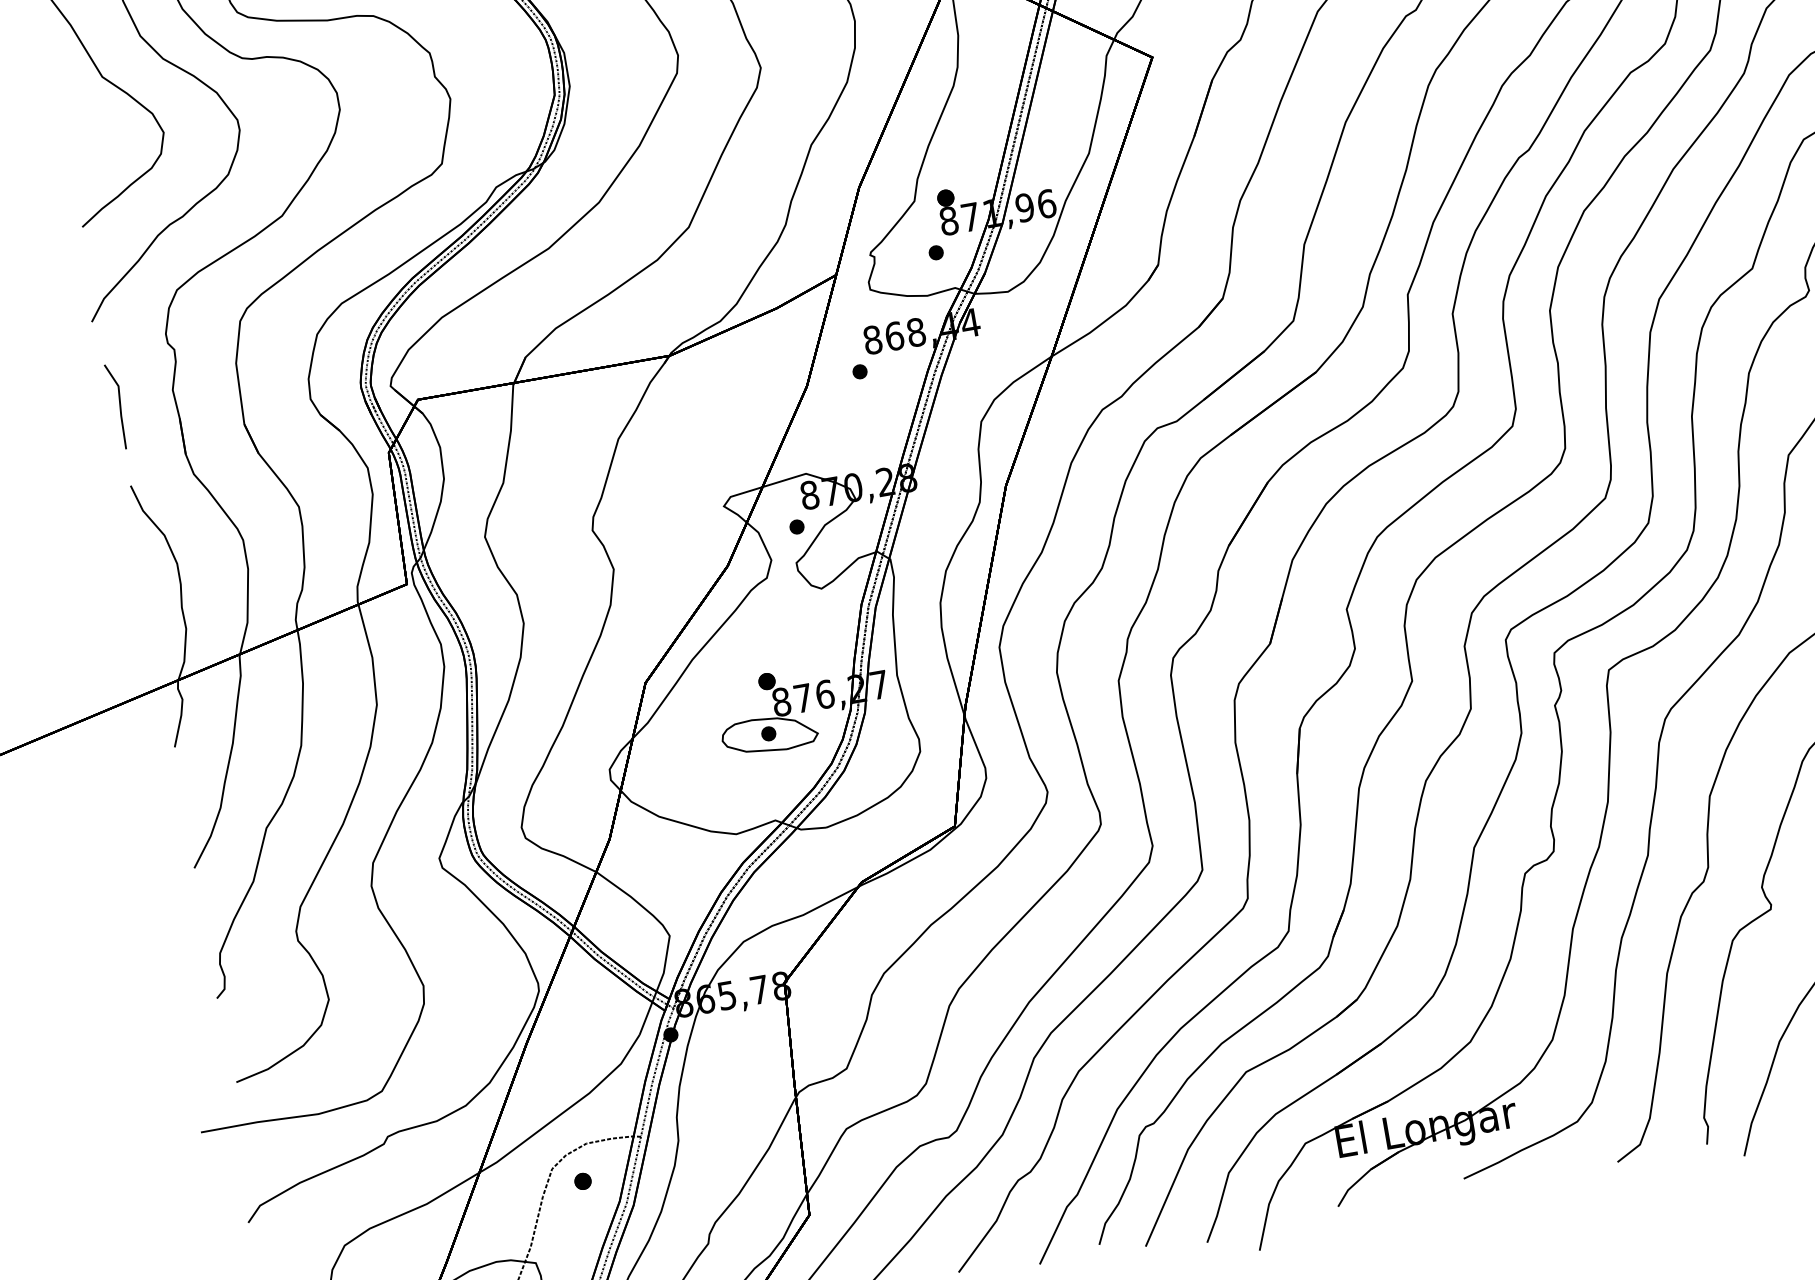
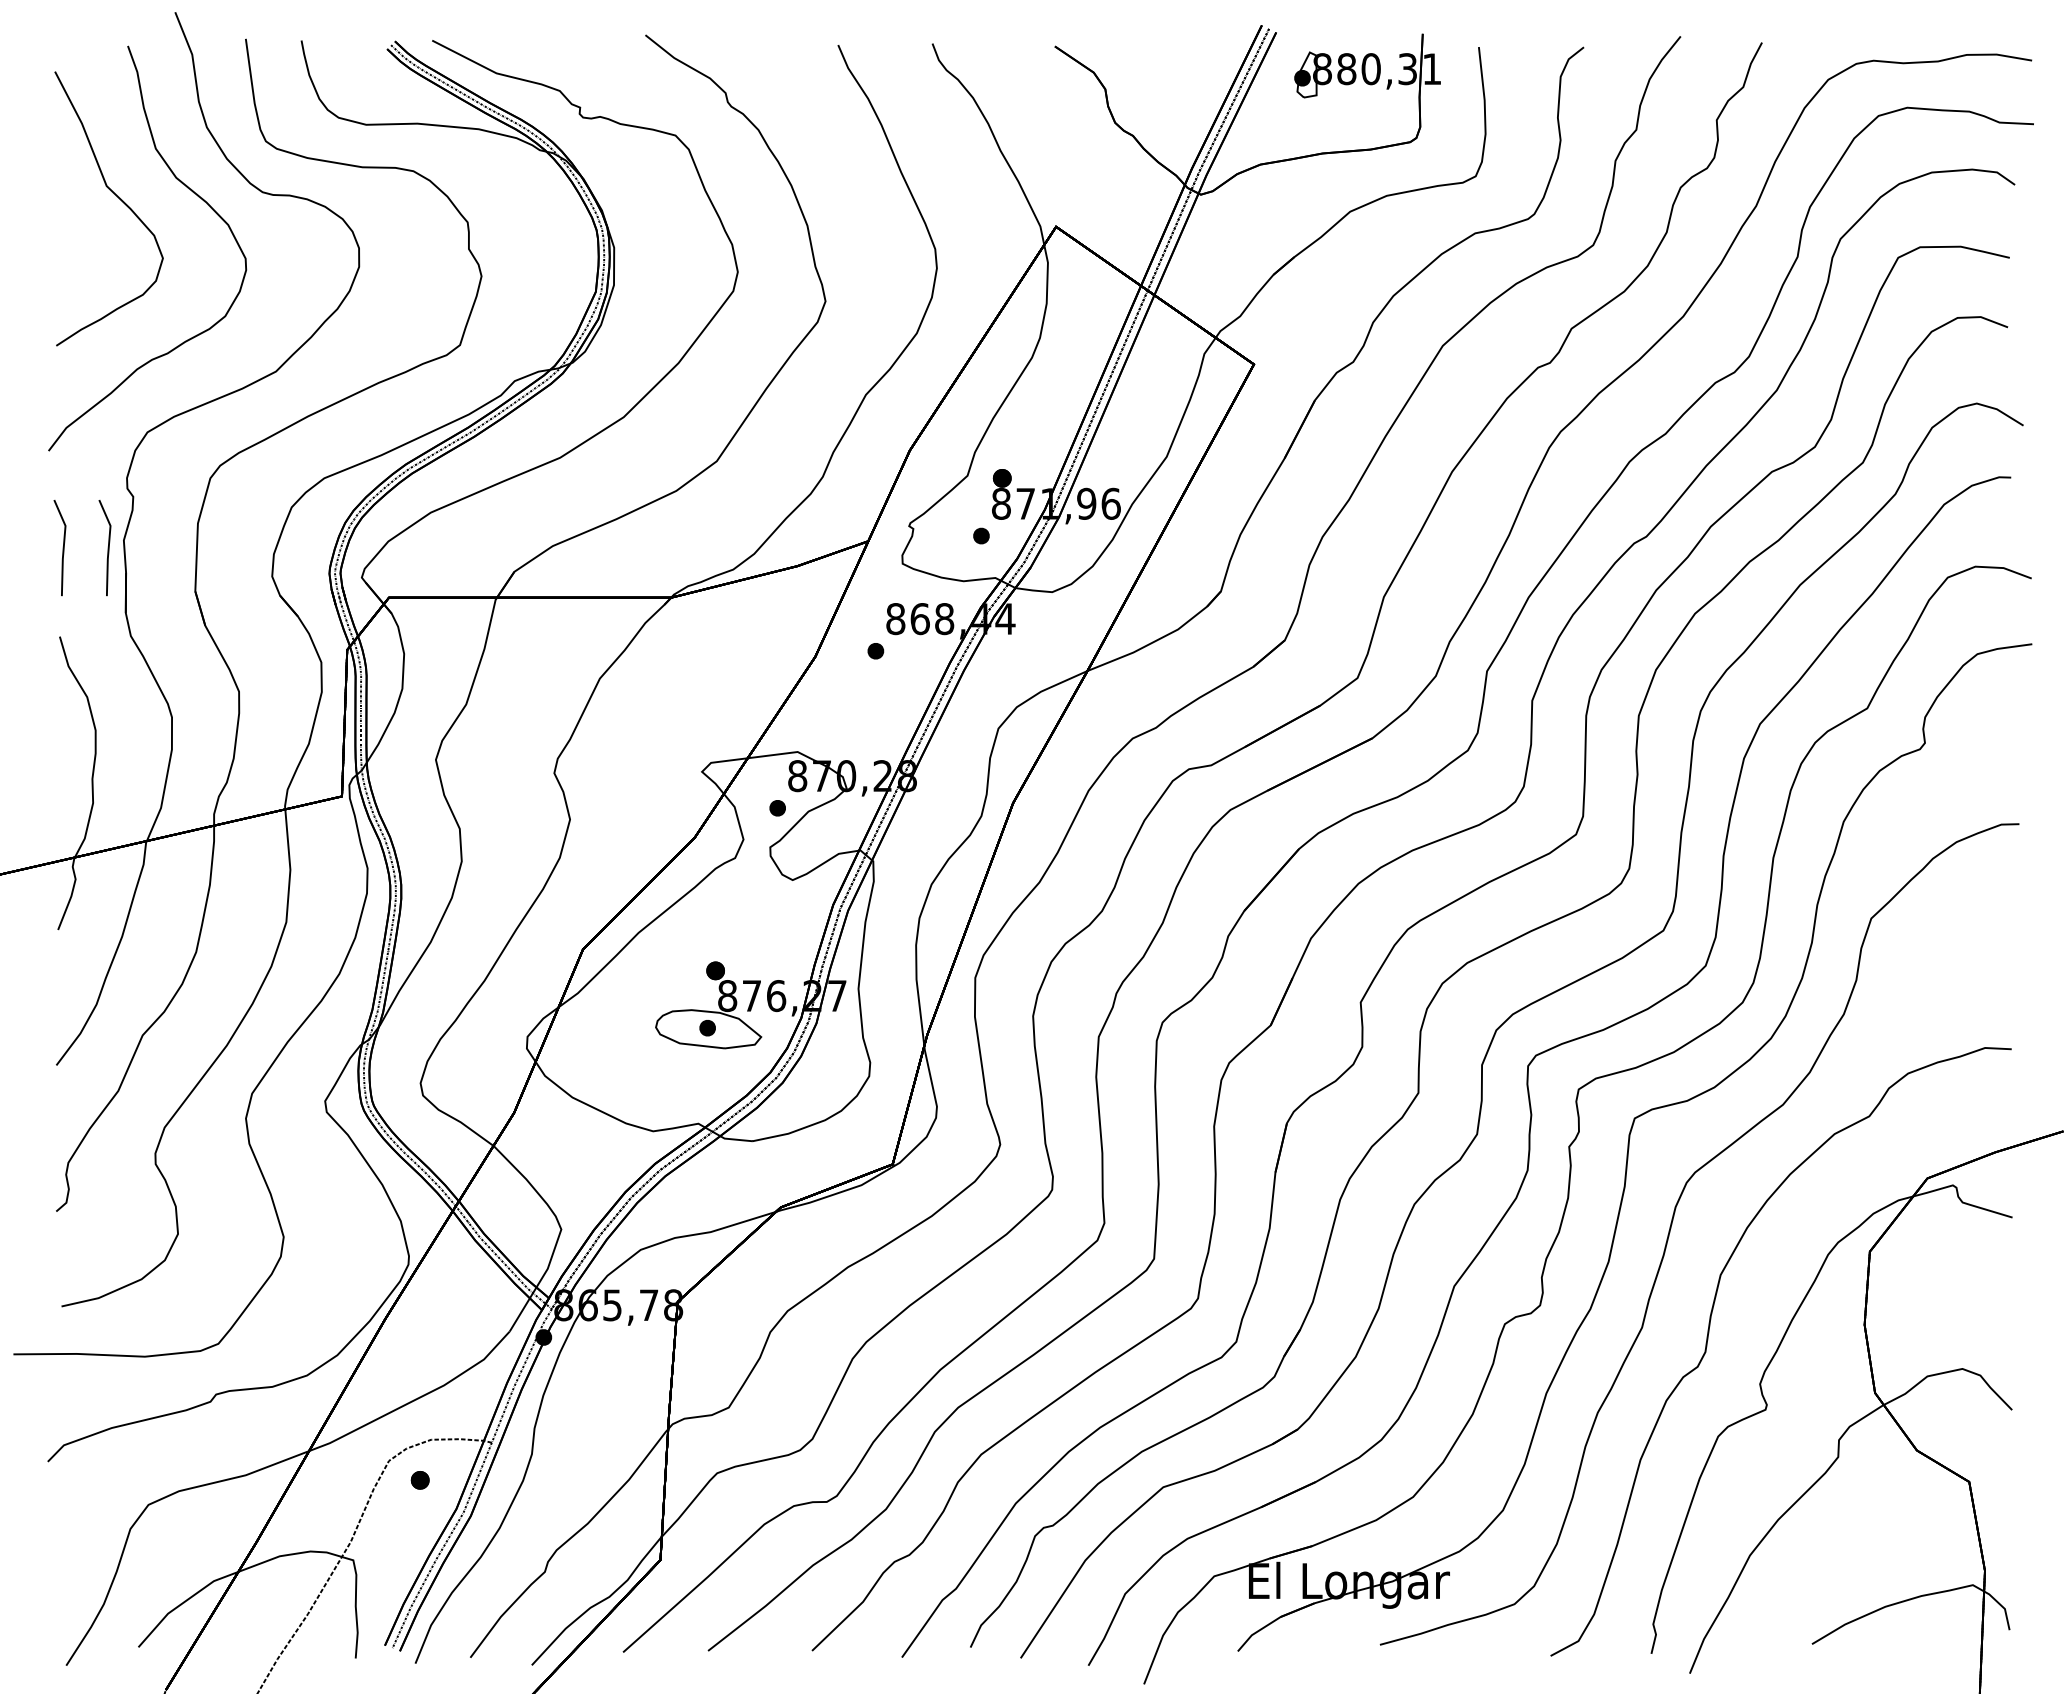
line: (159, 399) -> (107, 548), added

